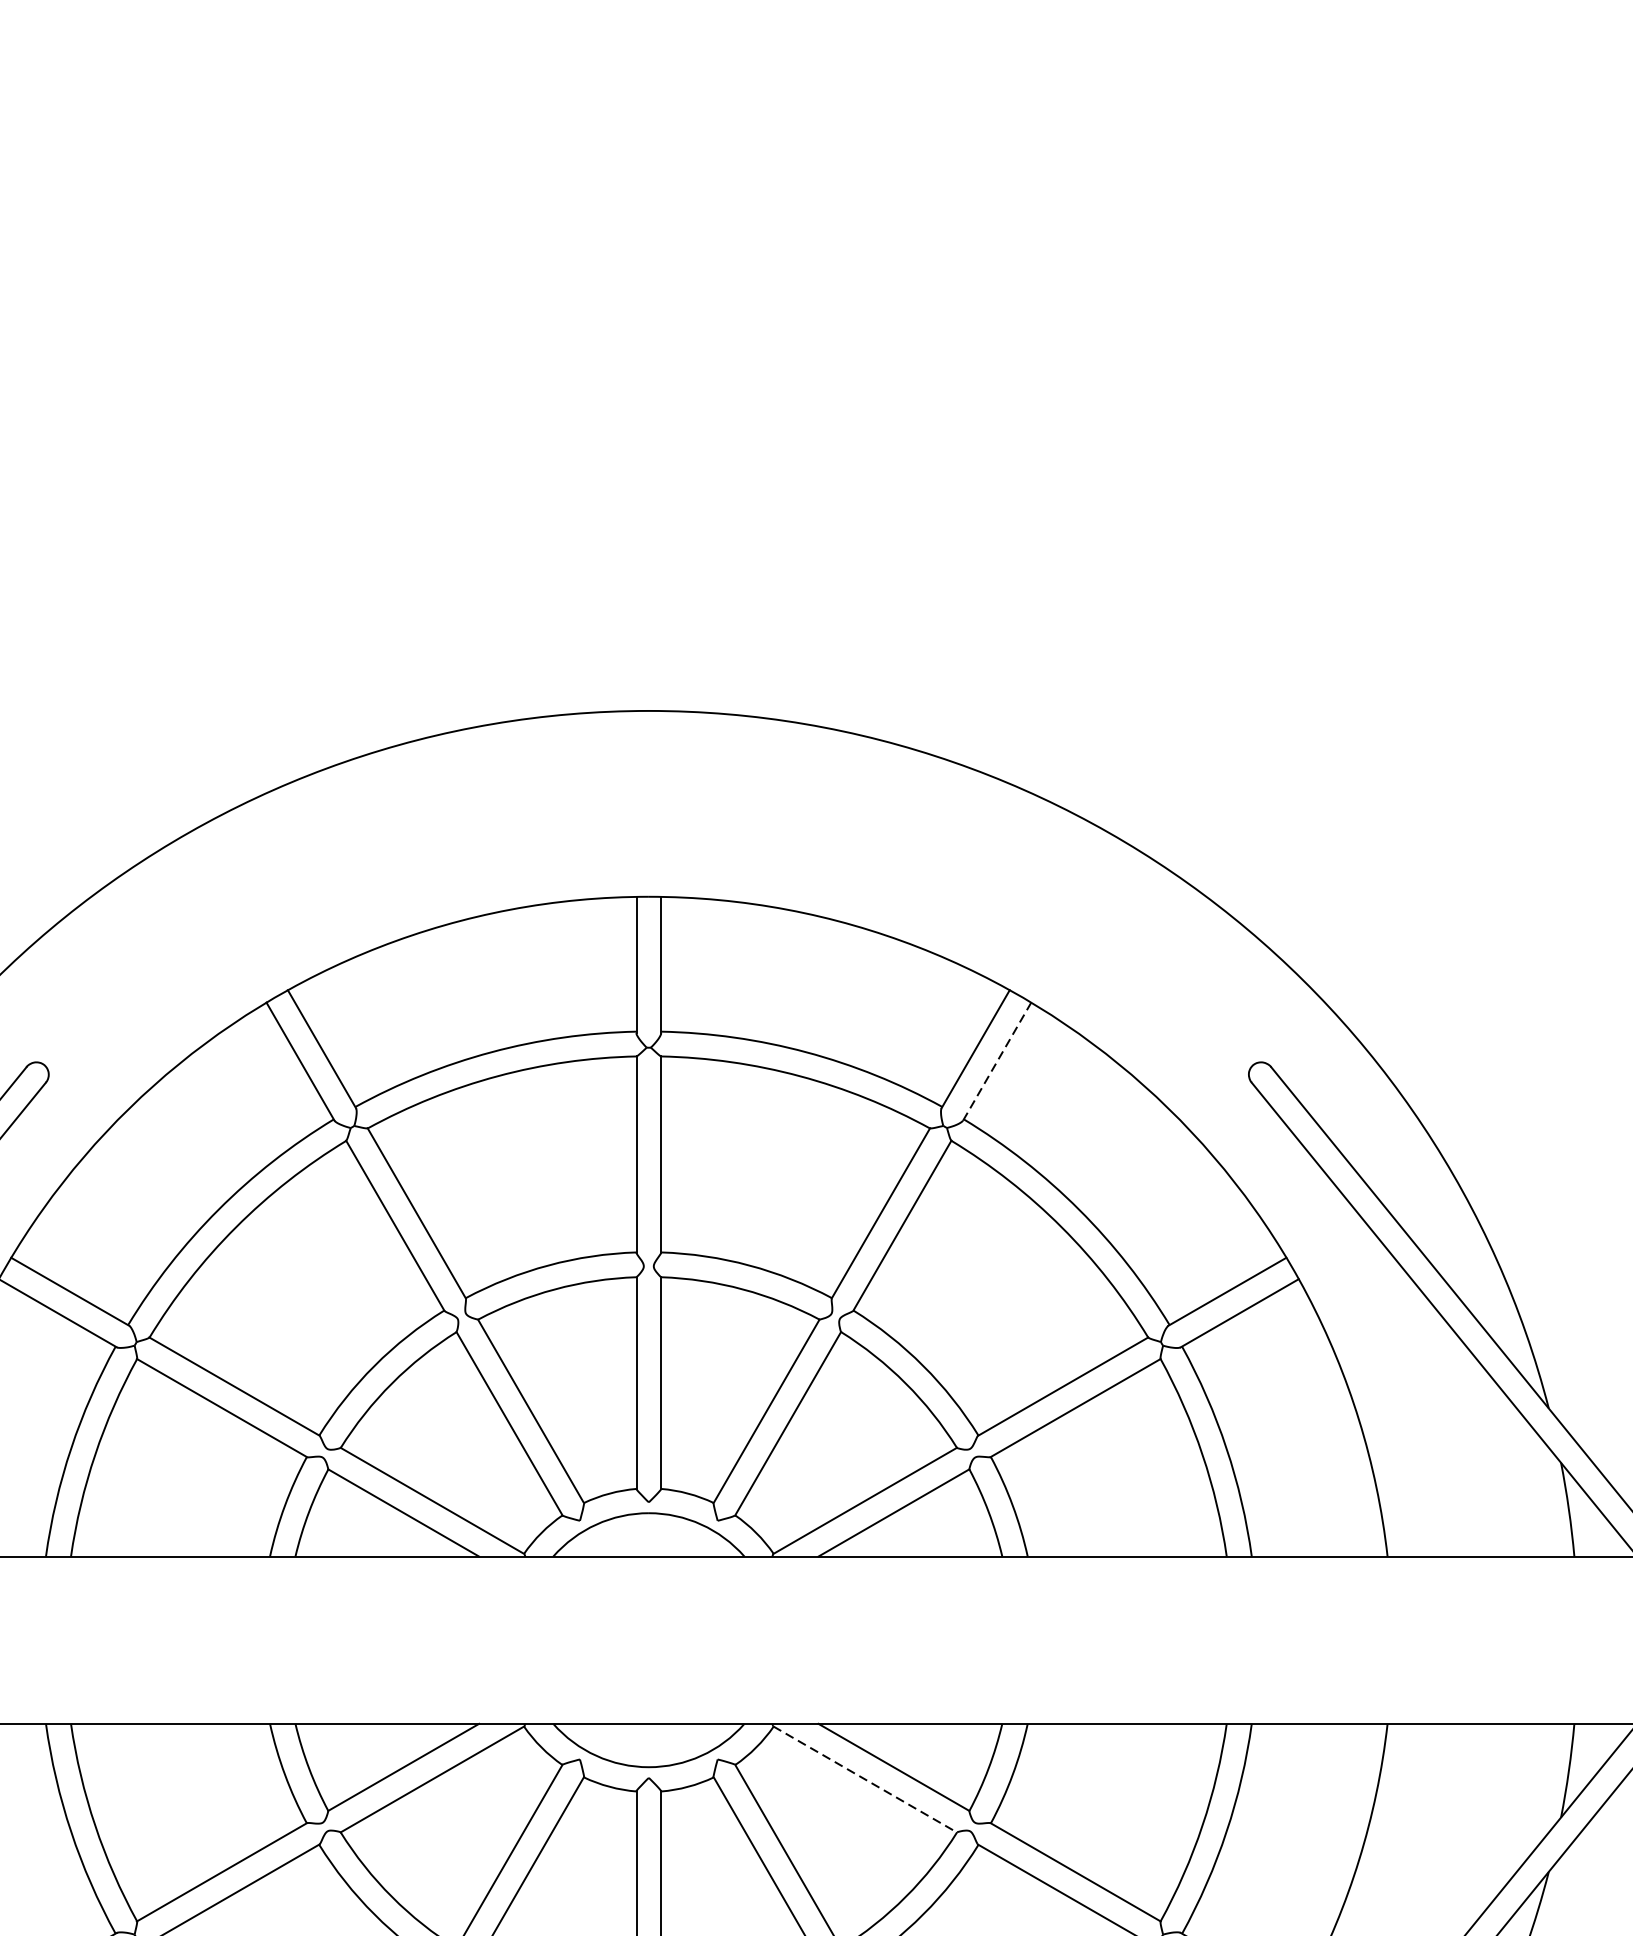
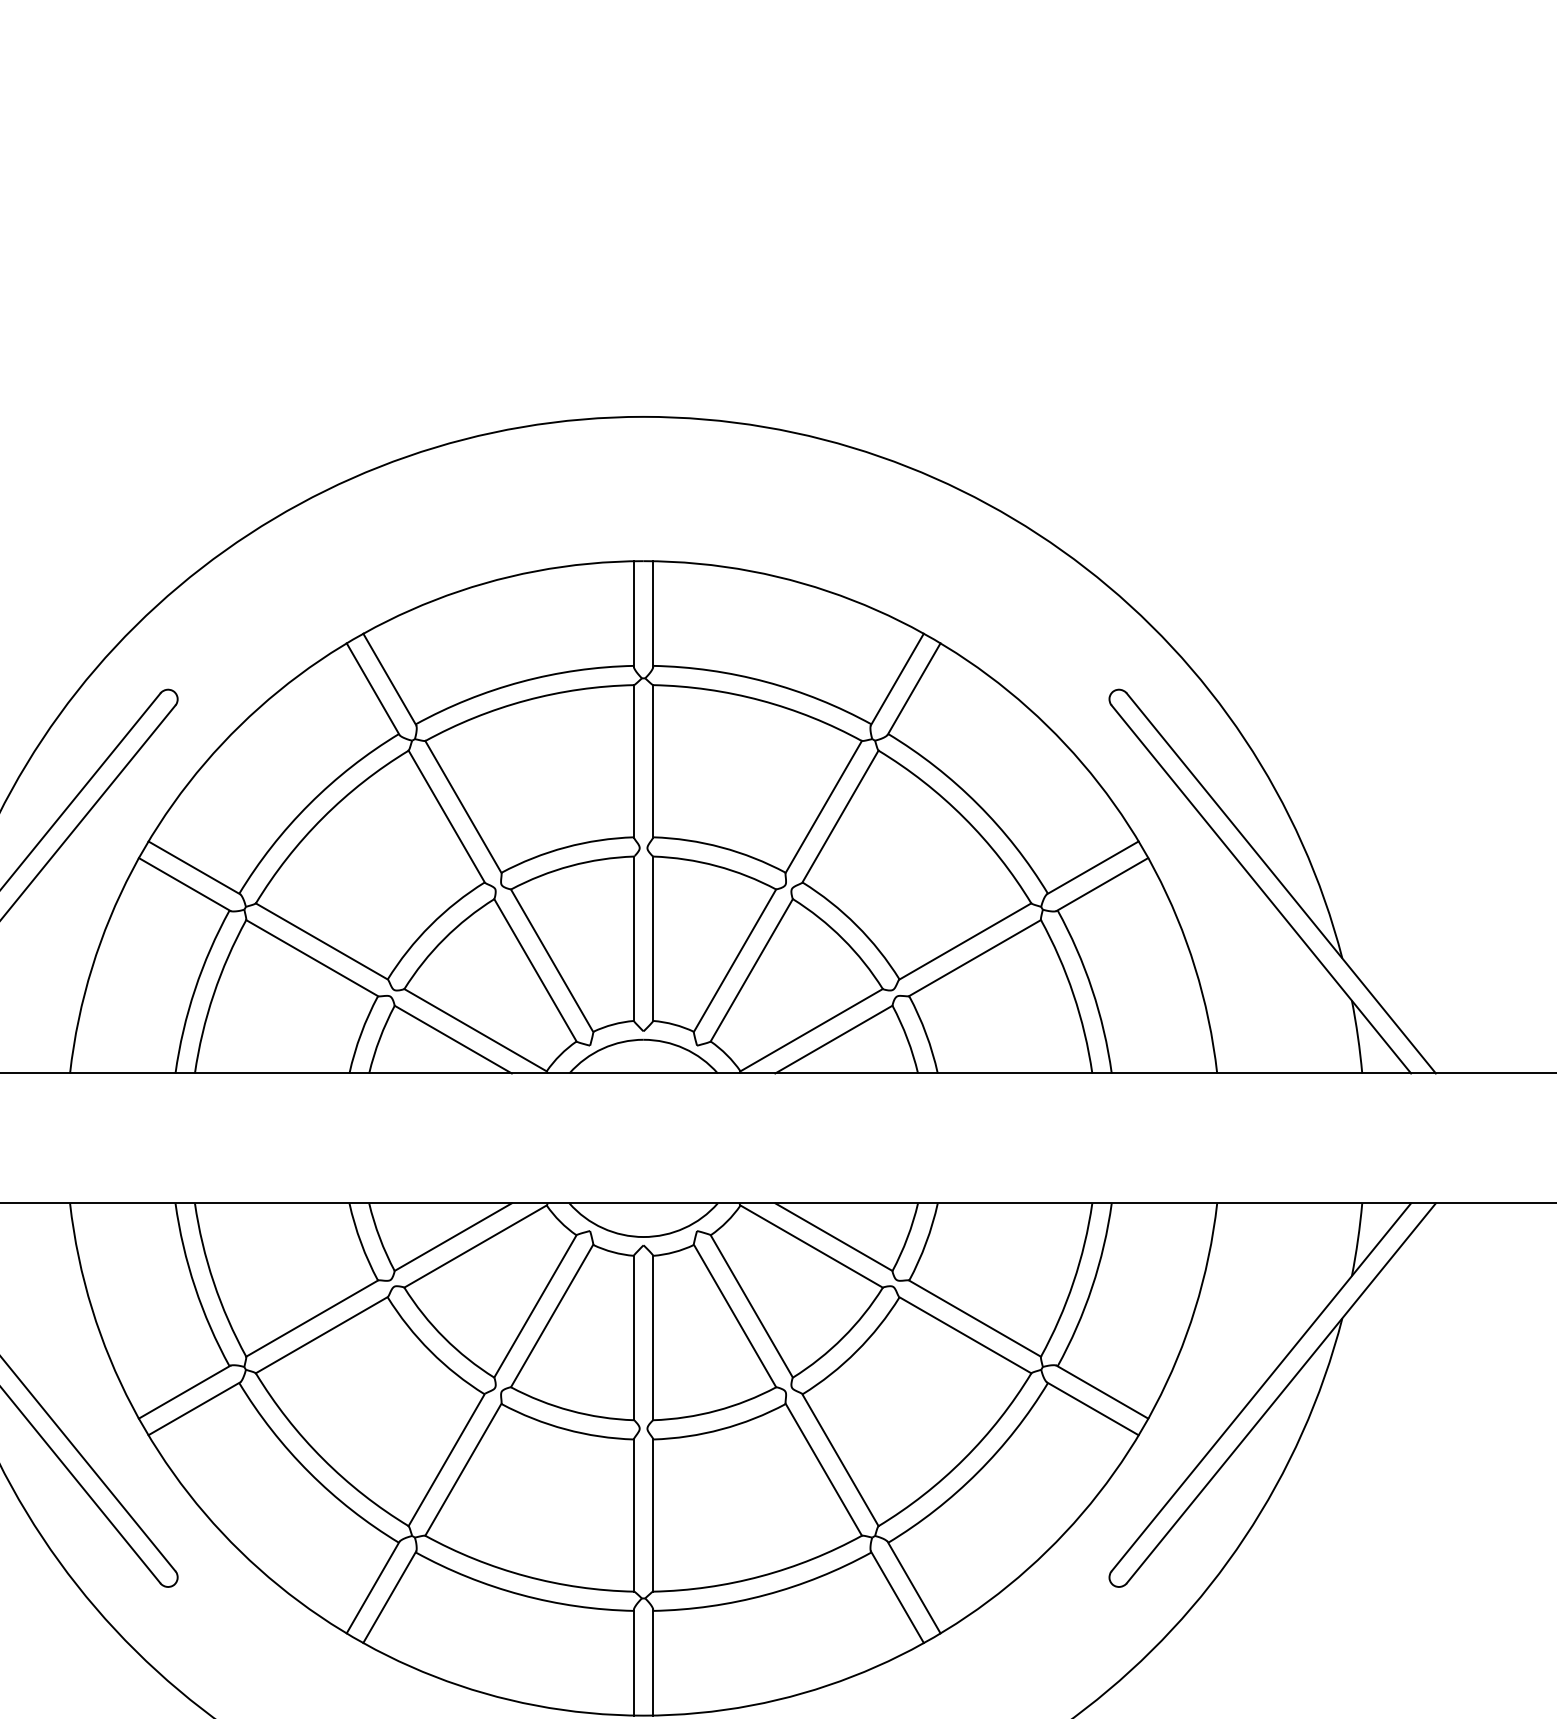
line: (997, 1062) -> (914, 689), dashed -> solid
line: (866, 1779) -> (812, 1246), dashed -> solid

